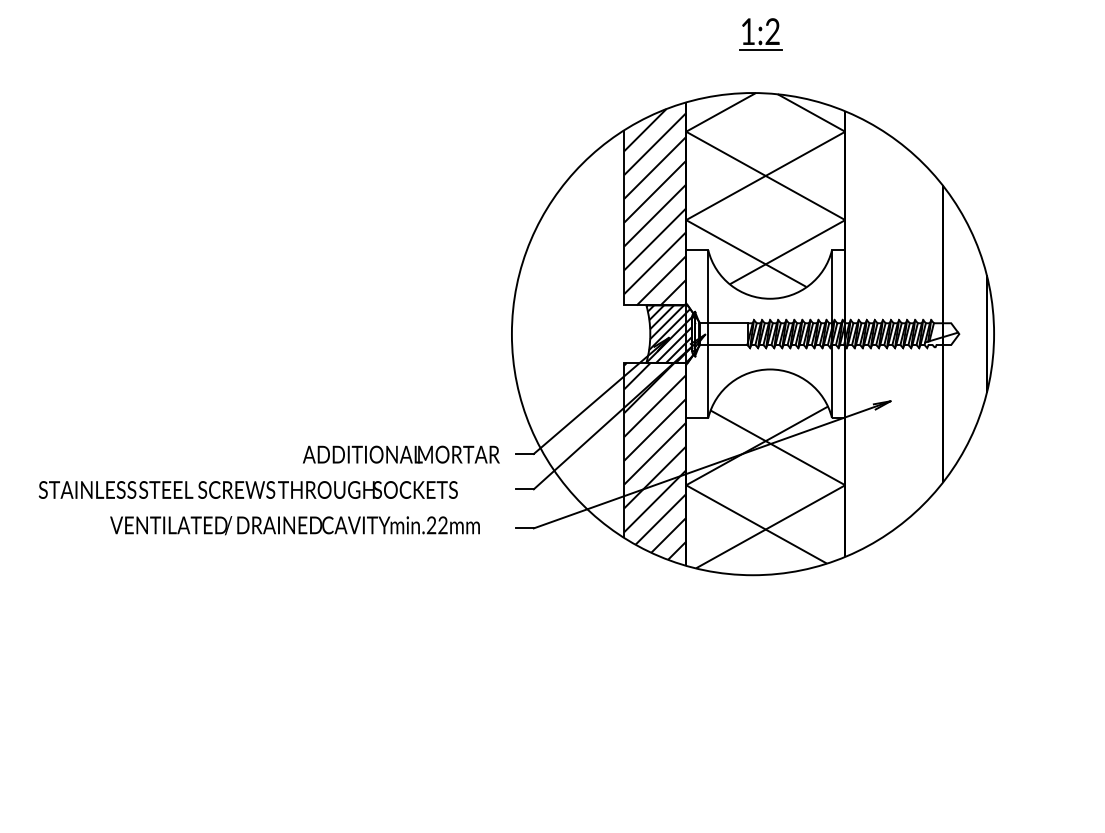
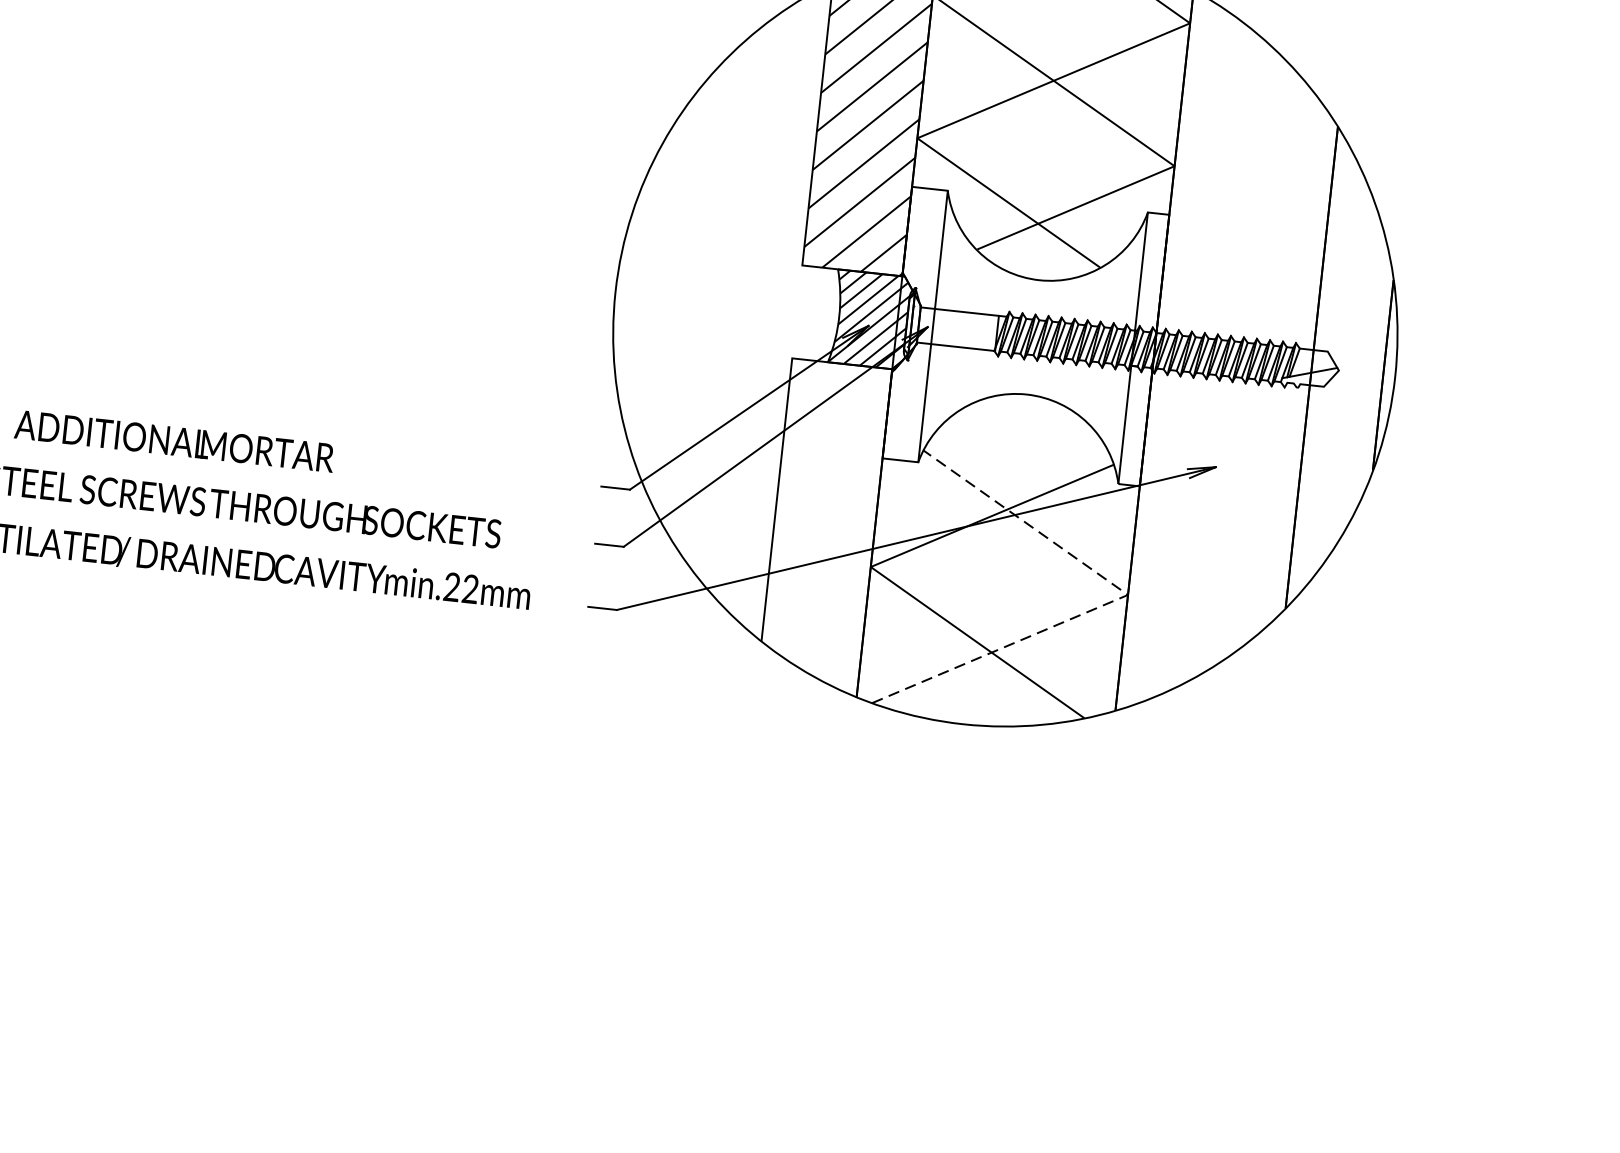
text: (401, 454) -> (174, 441), moved
hatch: (655, 463) -> (824, 526), removed
line: (839, 488) -> (1118, 599), solid -> dashed

